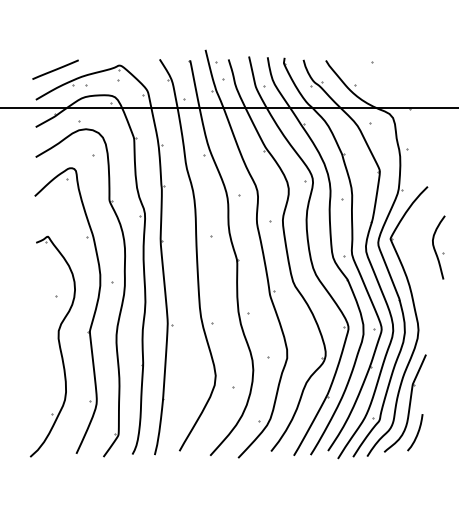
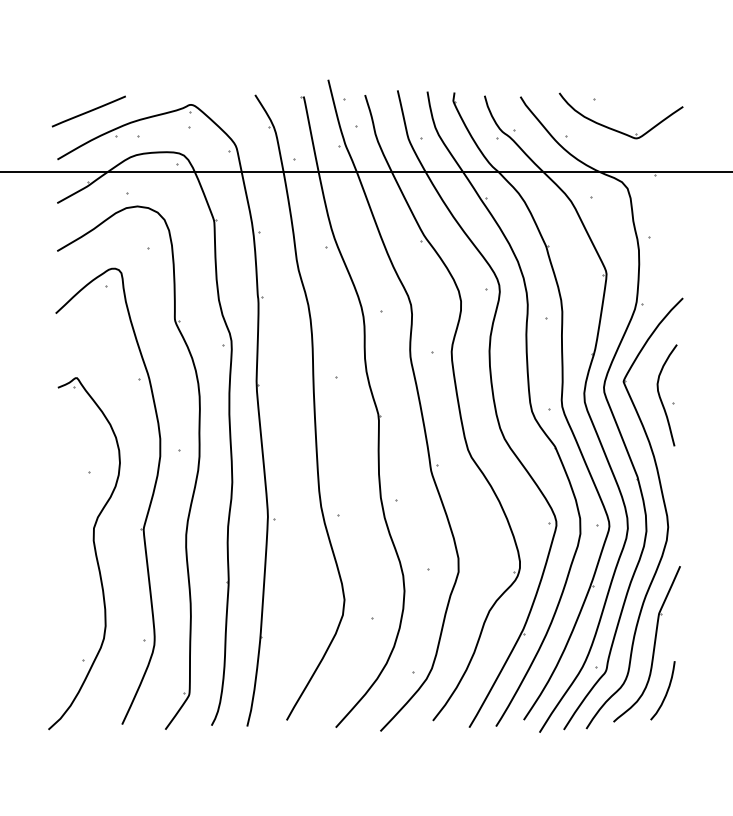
part: (385, 80) -> (615, 128), added
part: (438, 247) -> (666, 395), moved

